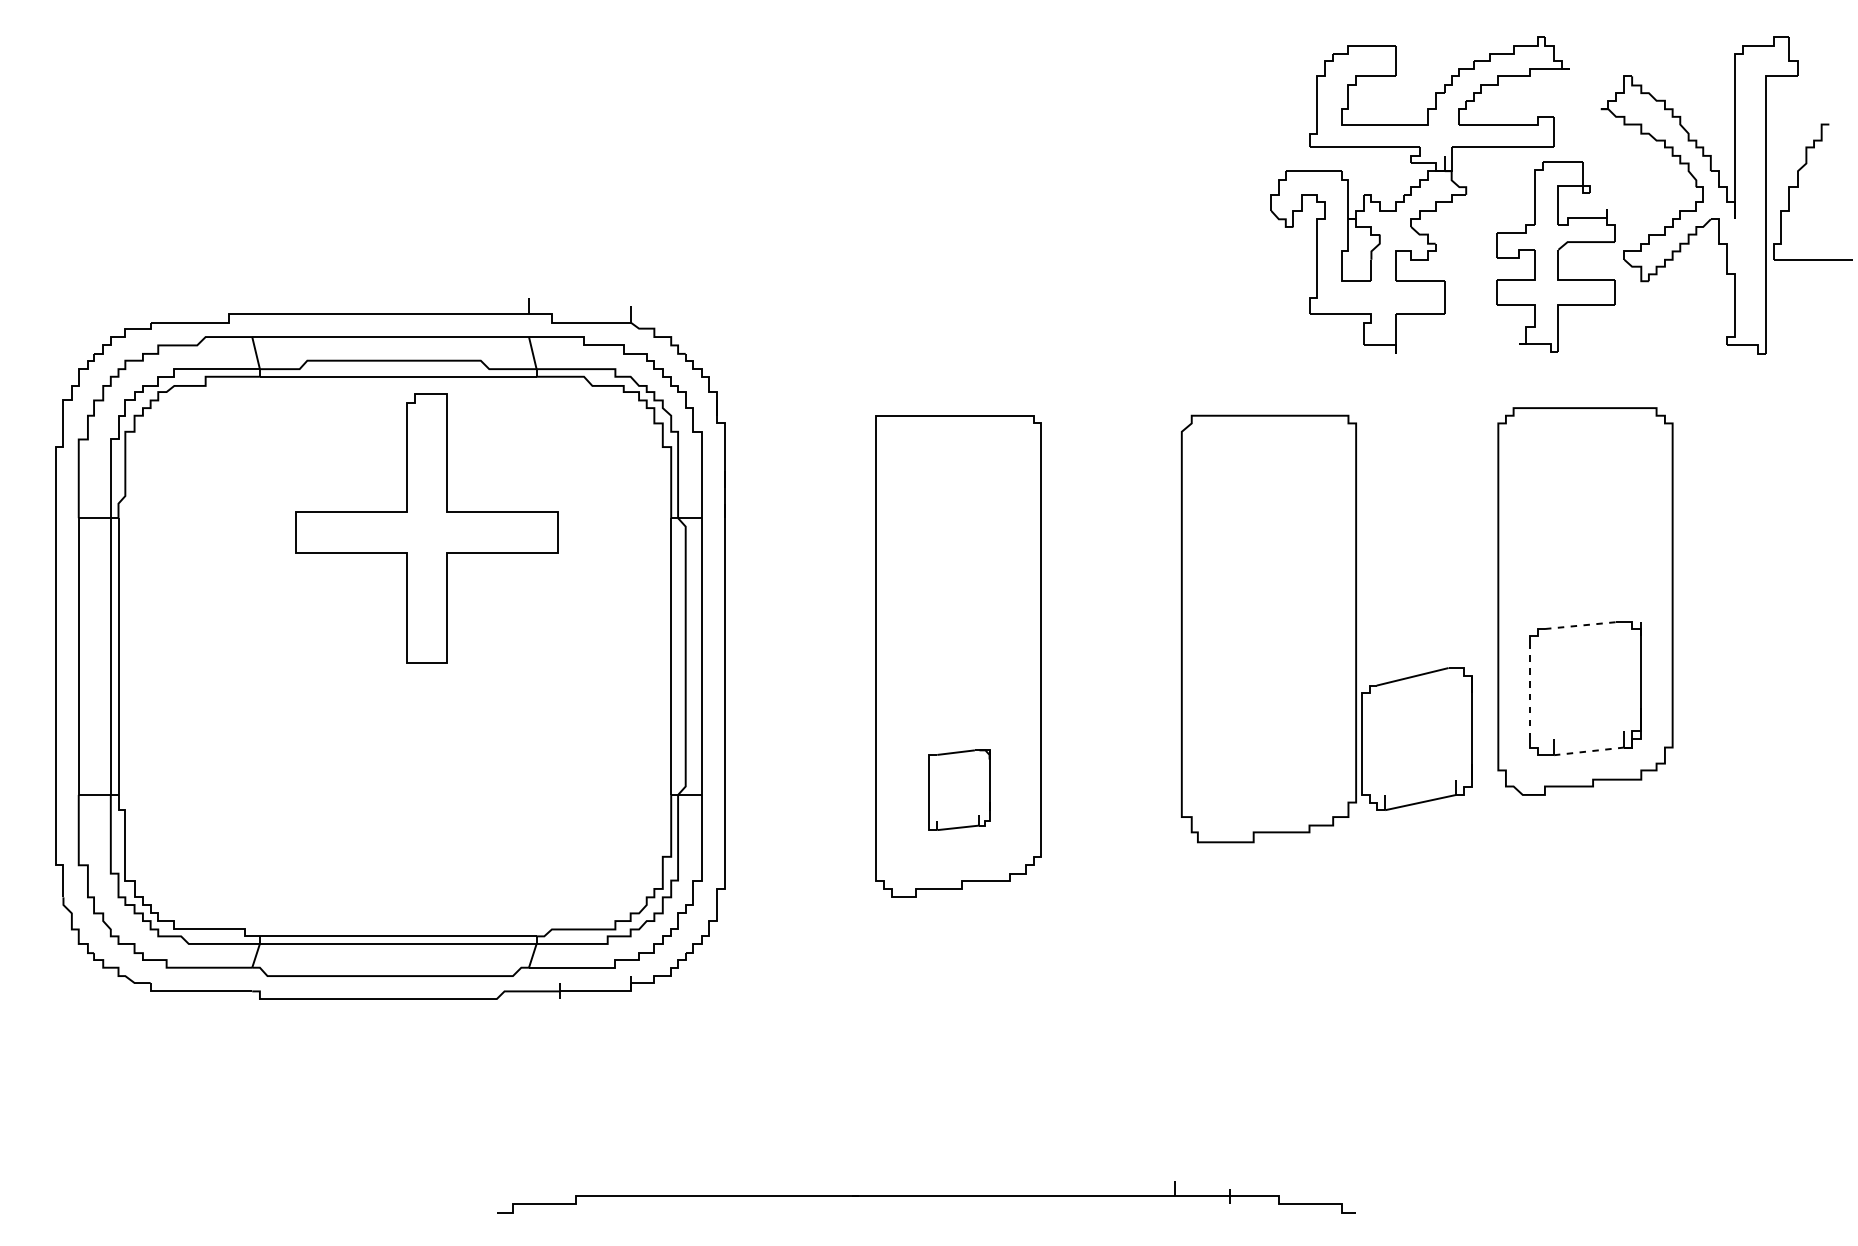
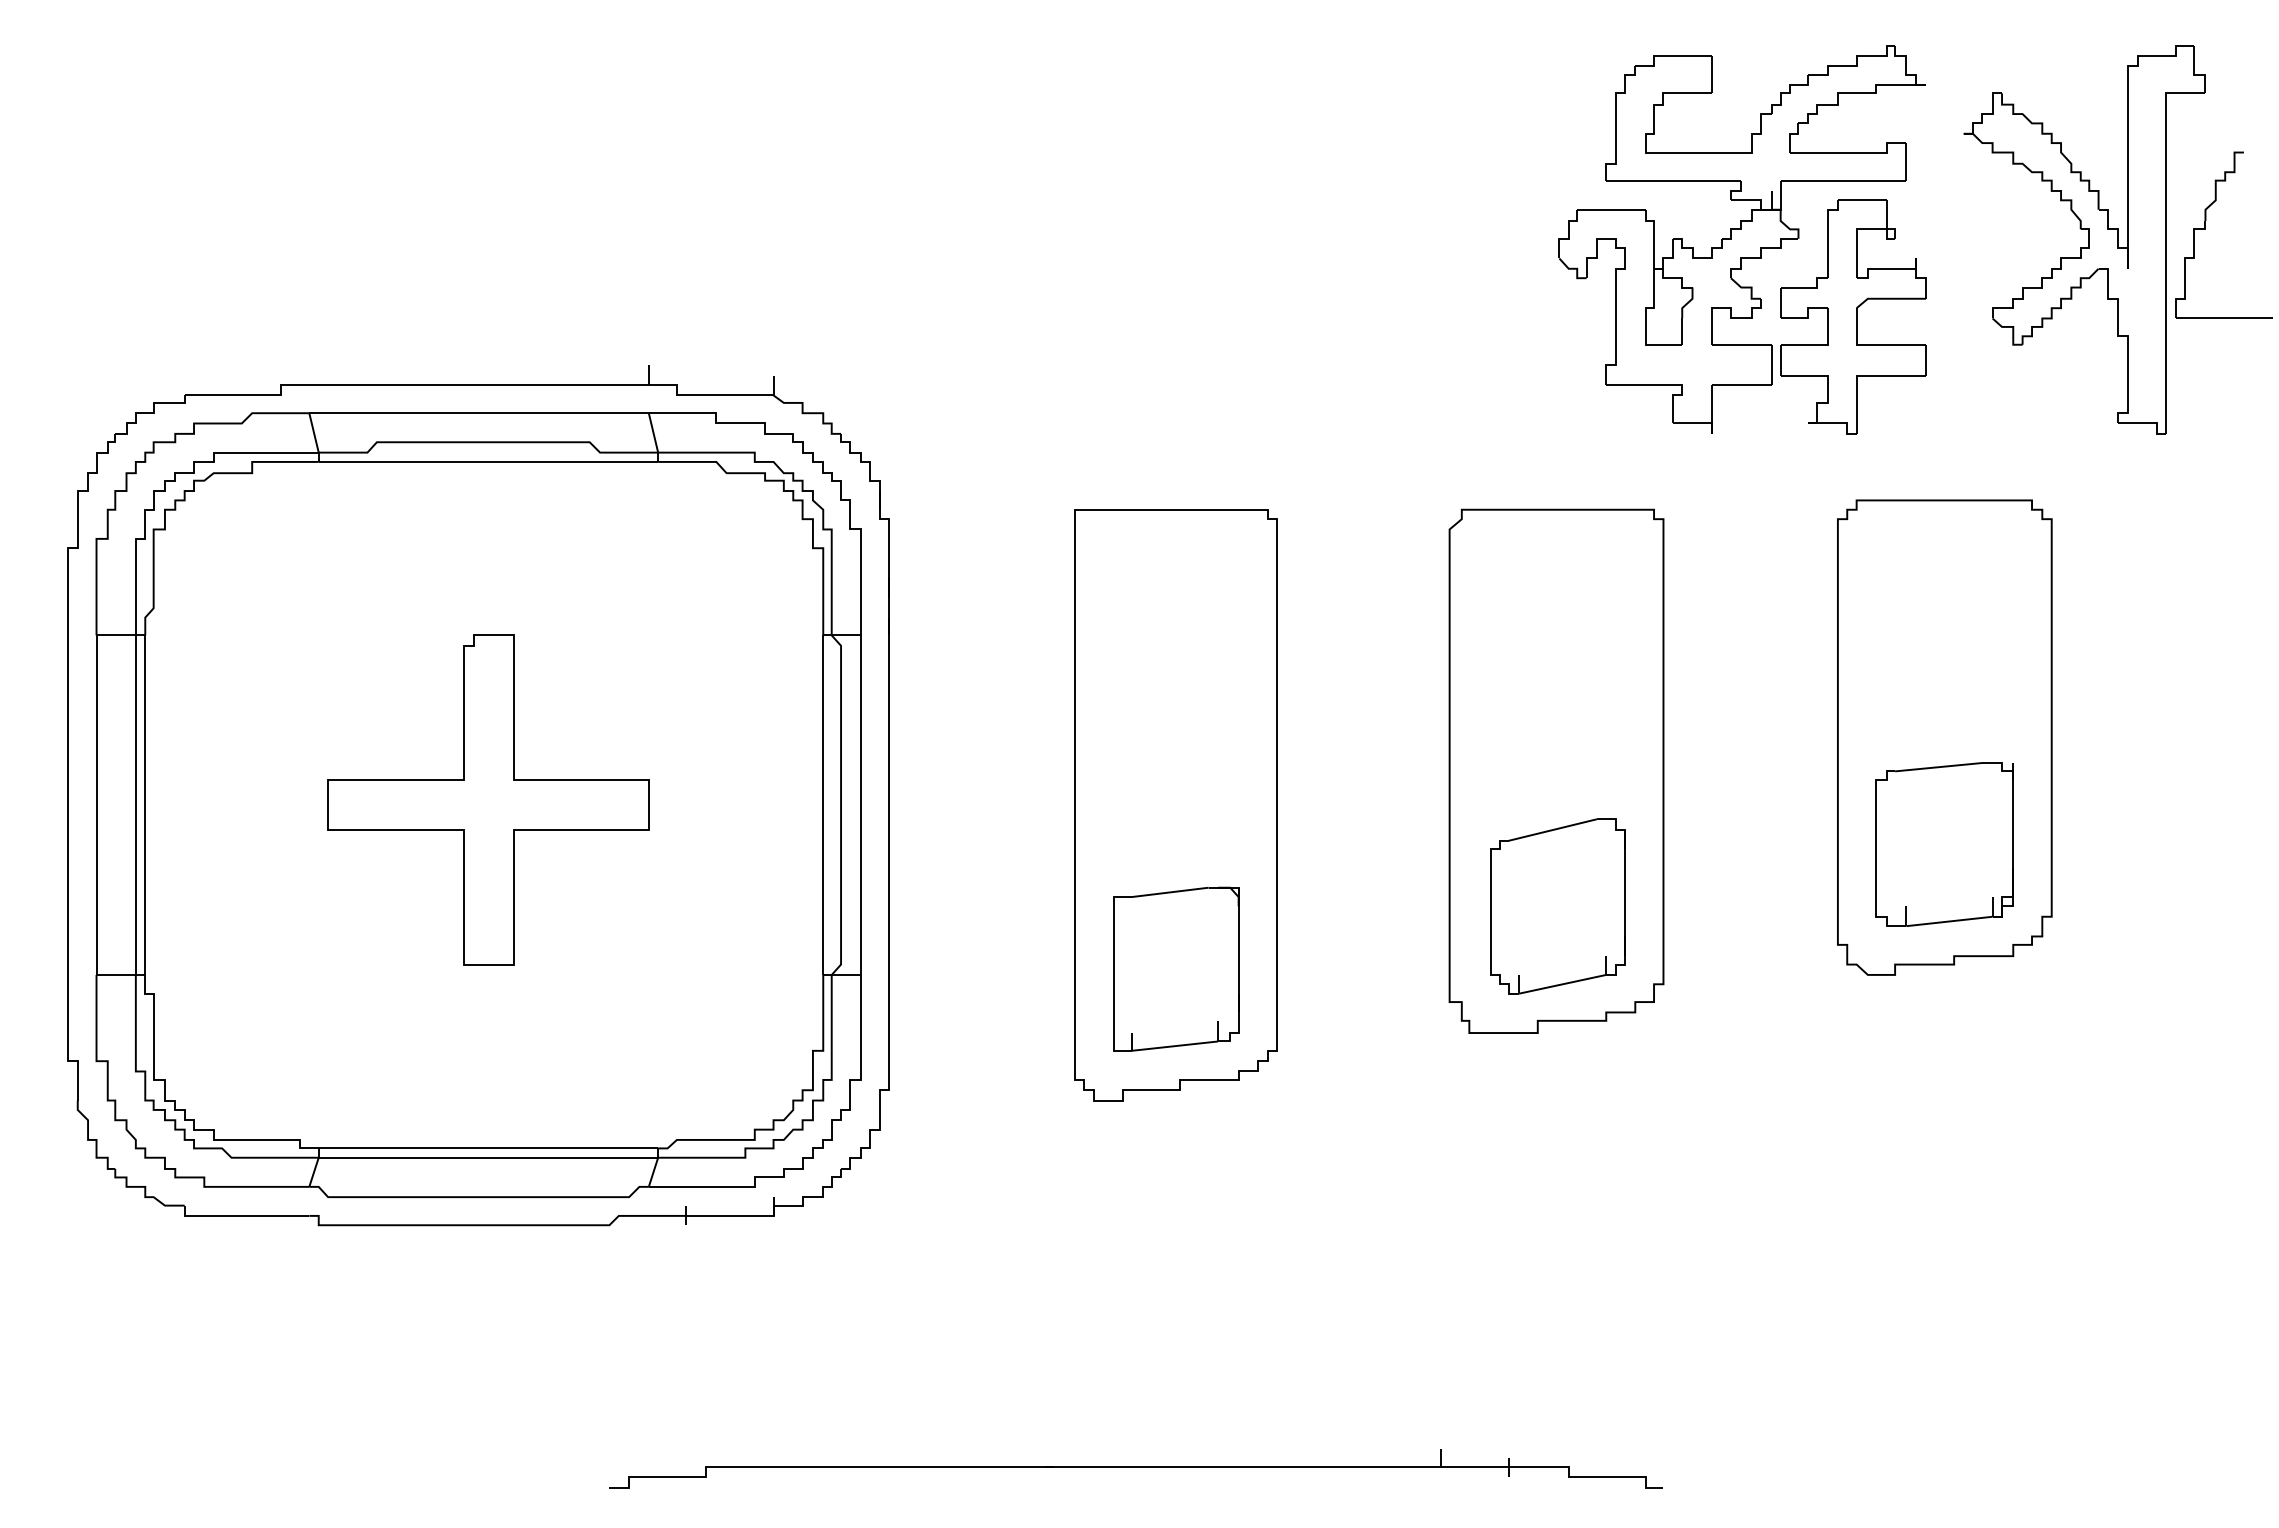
part: (1555, 256) -> (1853, 316), moved
part: (426, 528) -> (488, 799), moved
line: (1580, 625) -> (1938, 767), dashed -> solid
line: (1529, 691) -> (1876, 847), dashed -> solid
part: (1416, 739) -> (1557, 906), moved
line: (1588, 751) -> (1948, 921), dashed -> solid
part: (959, 789) -> (1176, 968), size x1.67

